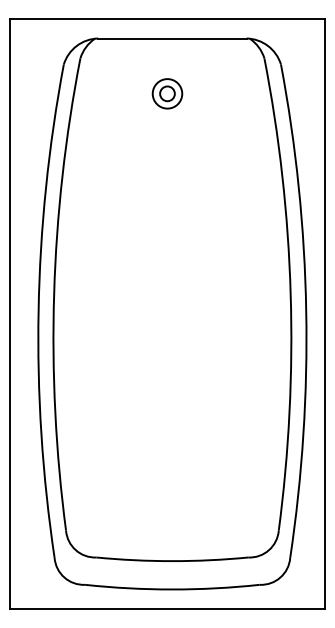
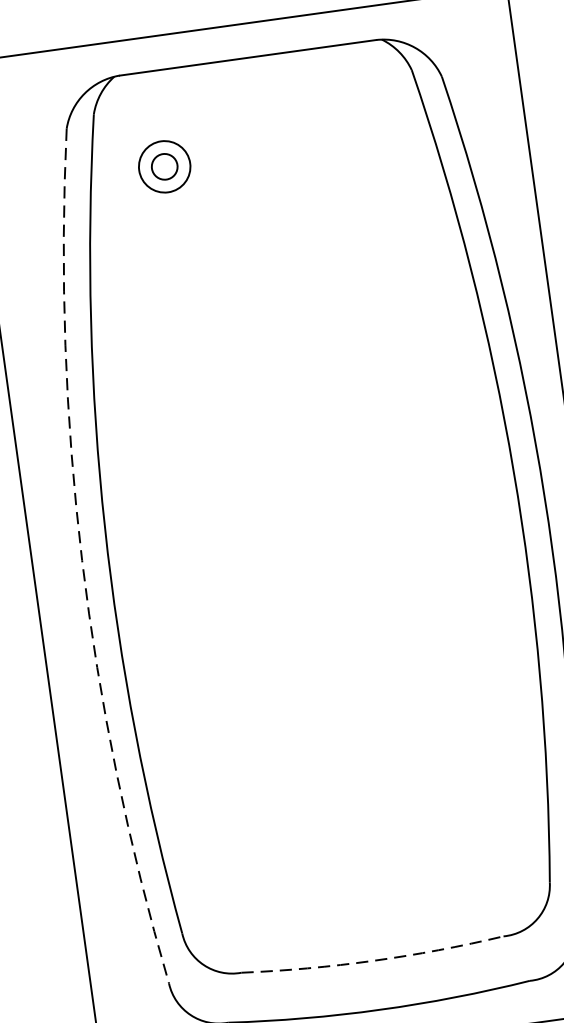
part: (167, 93) -> (164, 166), moved
arc: (38, 310) -> (81, 559), solid -> dashed
arc: (172, 561) -> (373, 961), solid -> dashed

